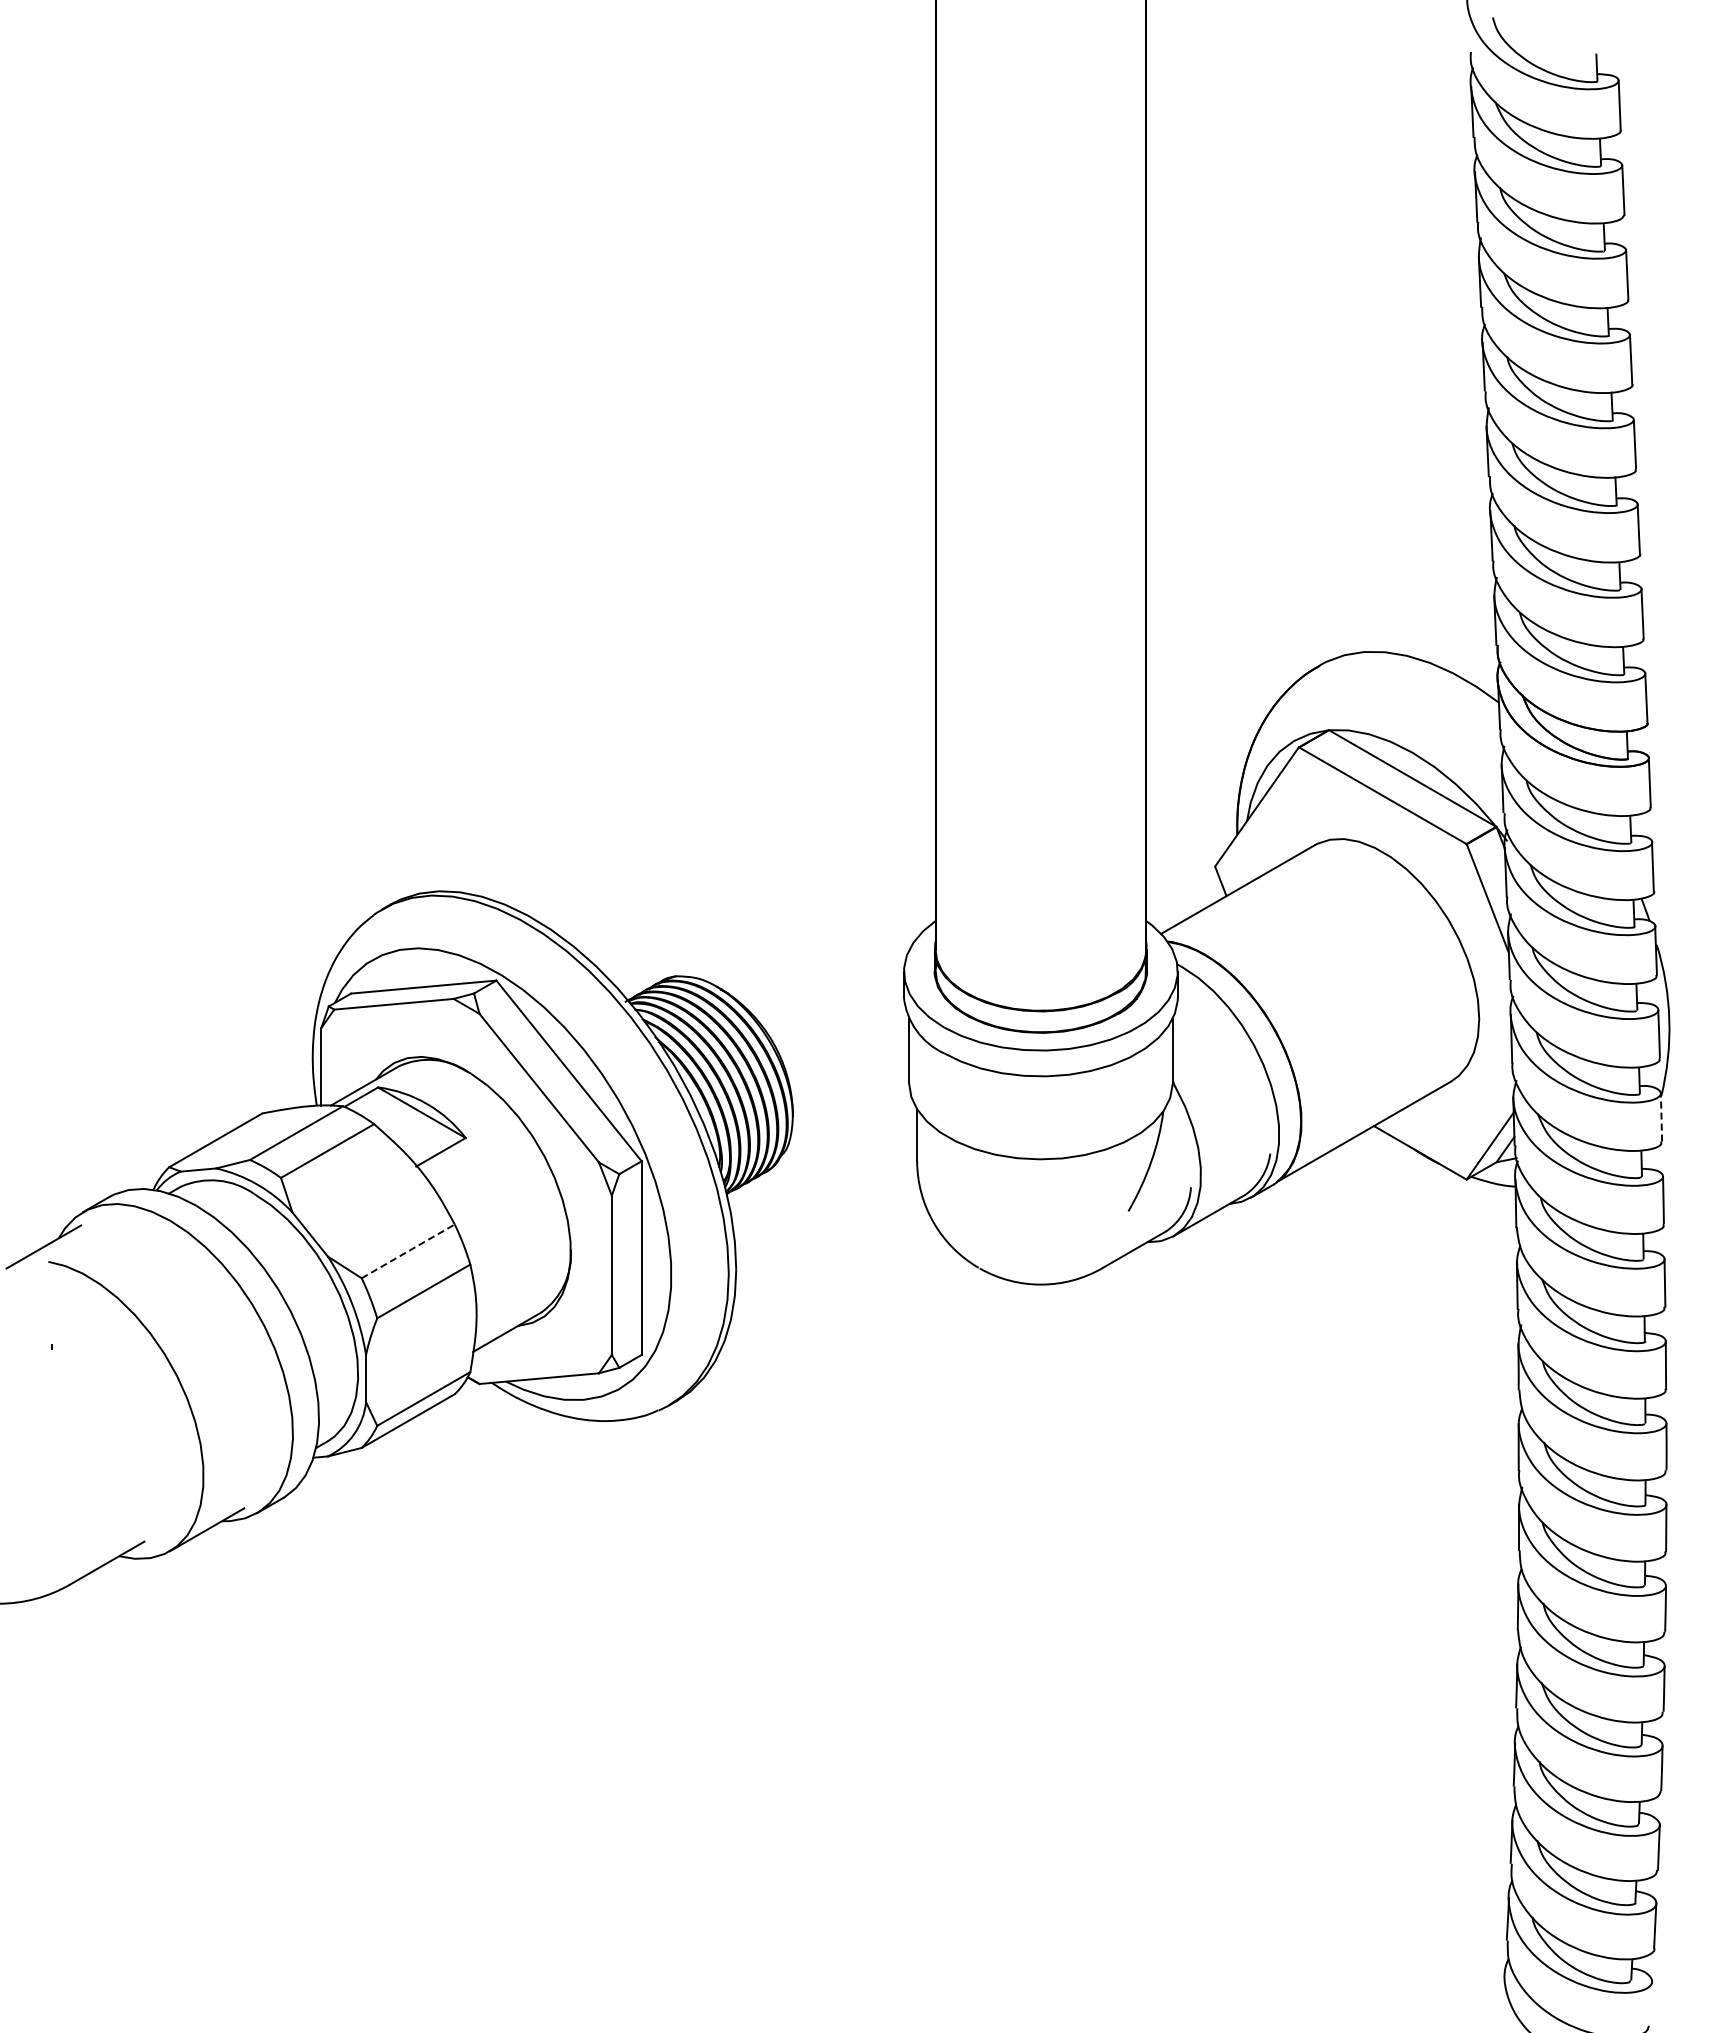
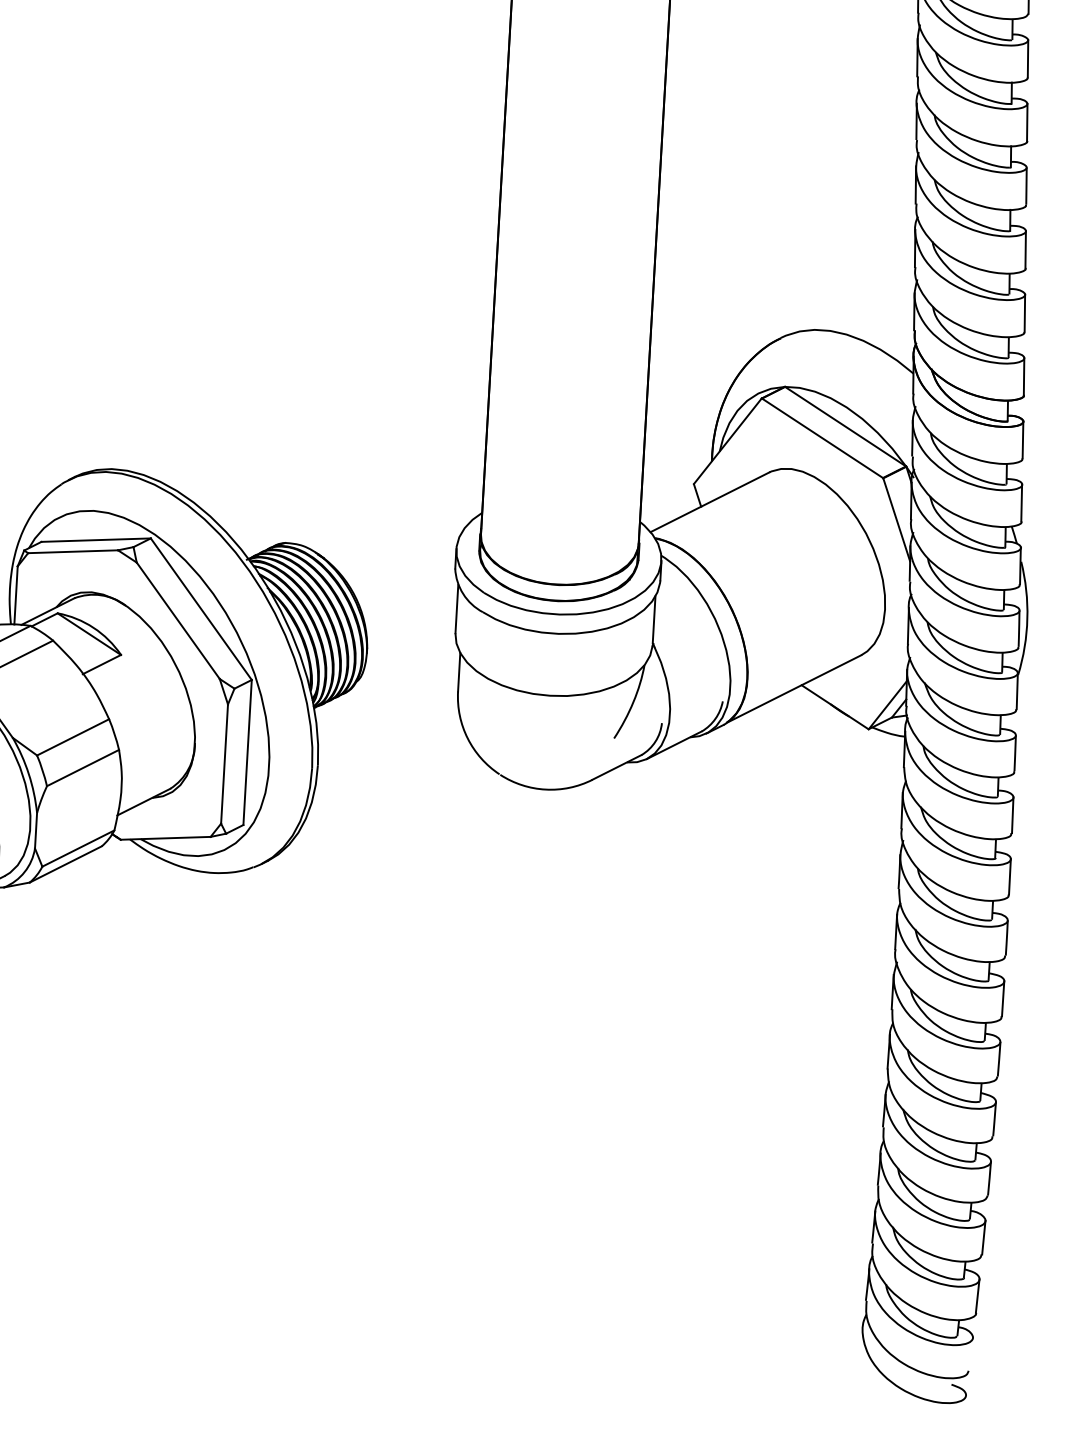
line: (1661, 1116) -> (1017, 690), dashed -> solid
line: (408, 1251) -> (73, 737), dashed -> solid

